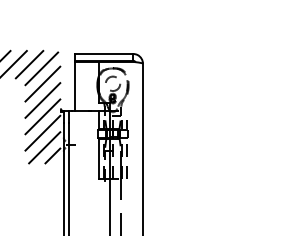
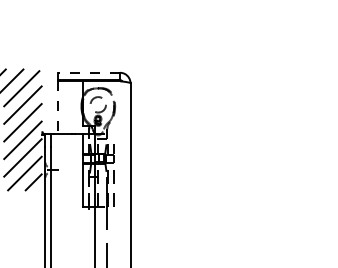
line: (103, 53) -> (88, 72), solid -> dashed
line: (75, 86) -> (57, 107), solid -> dashed

